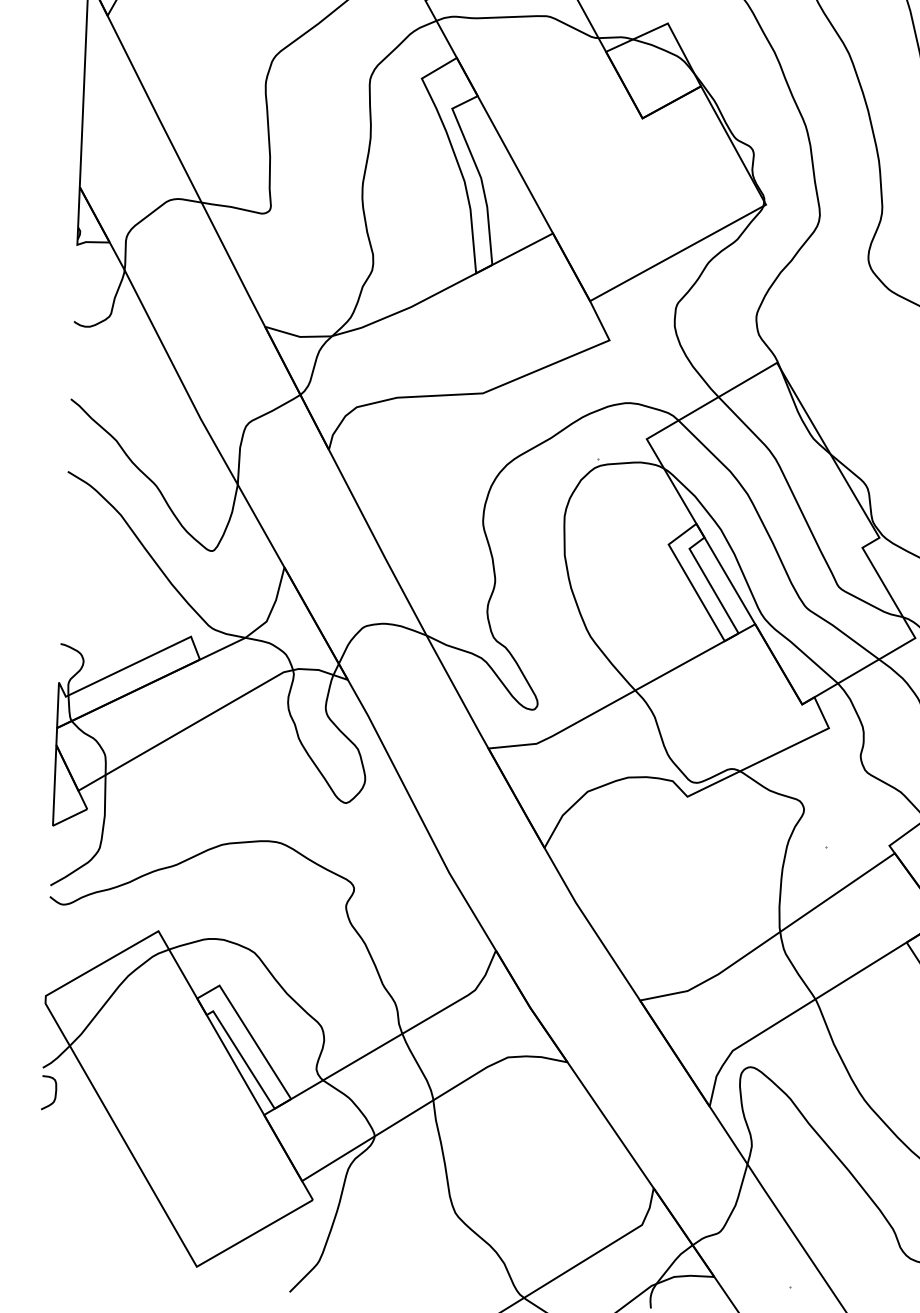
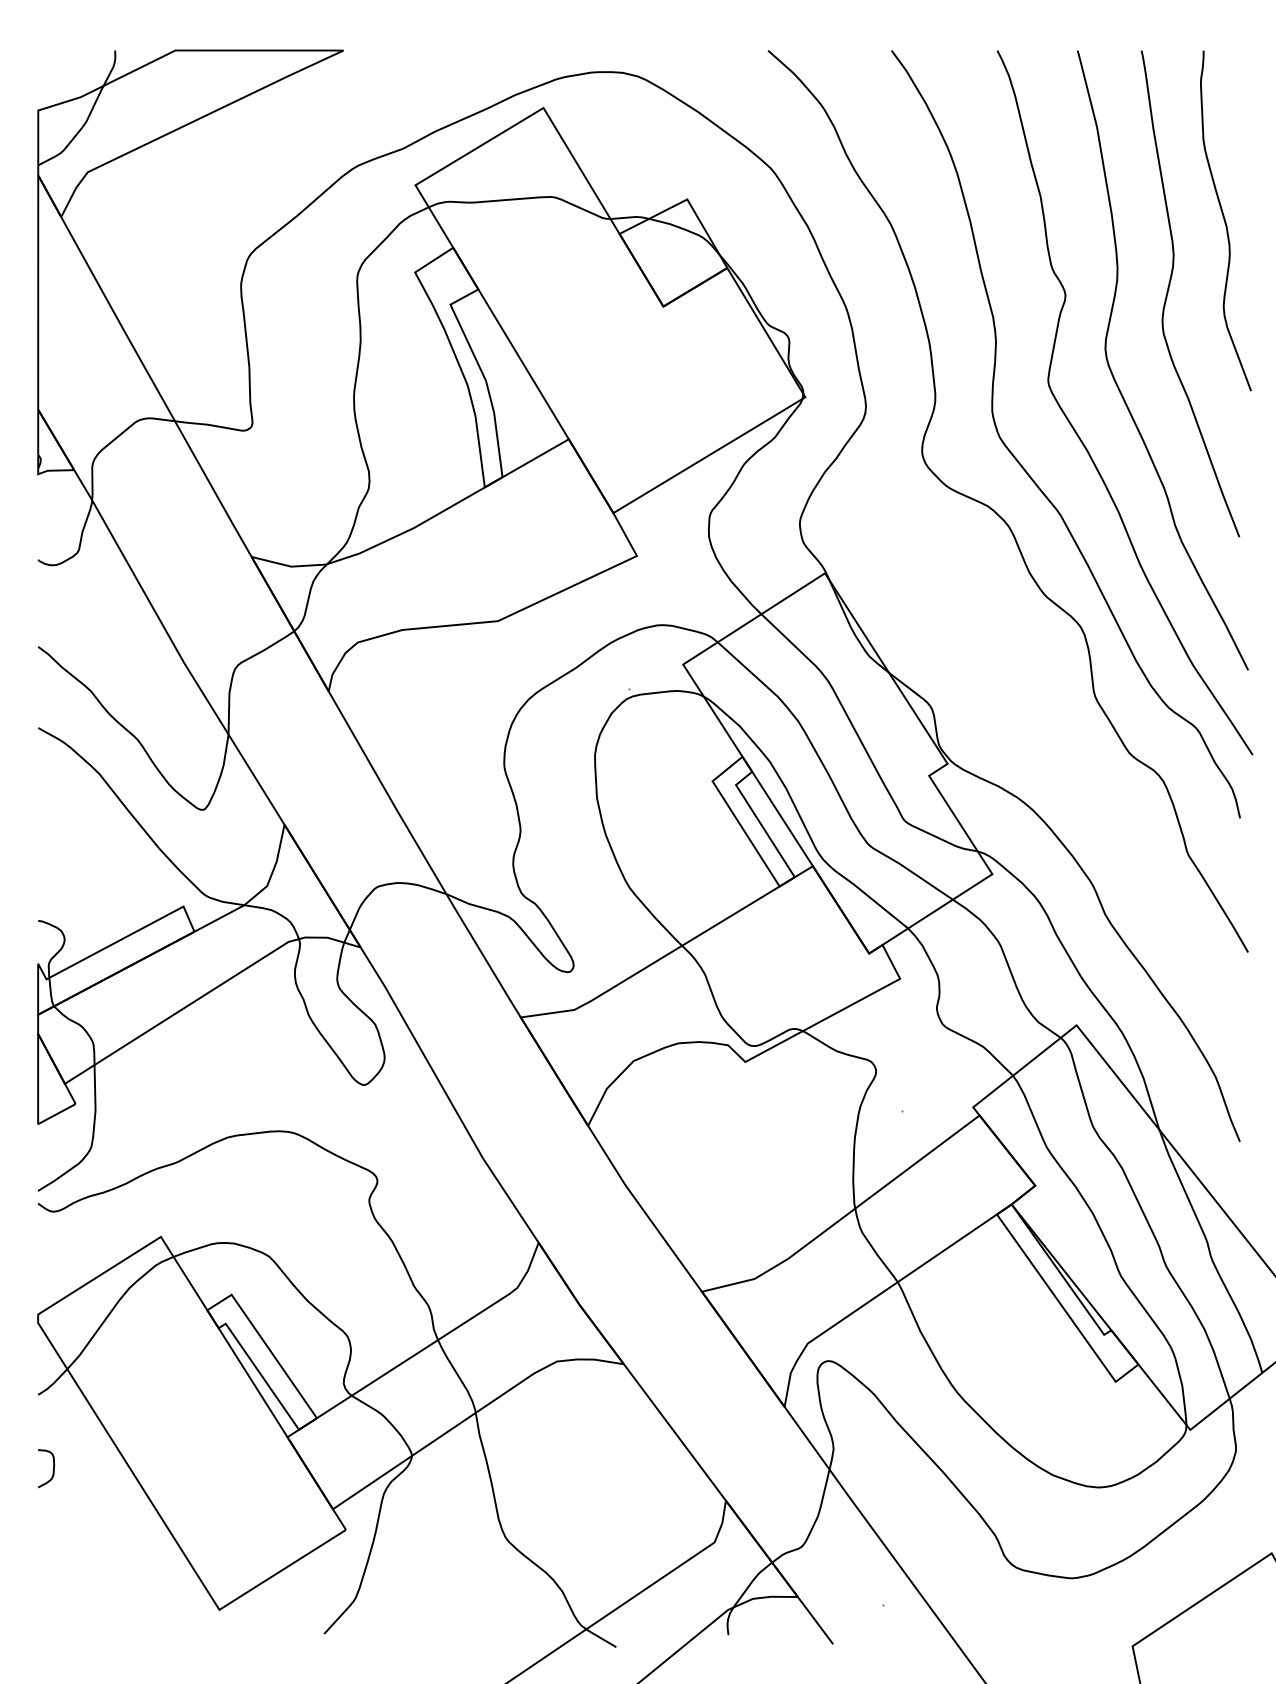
curve: (54, 1095) -> (52, 1471), moved

